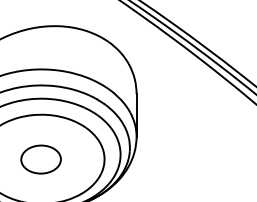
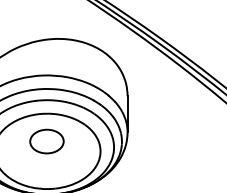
part: (40, 159) -> (46, 141), moved

